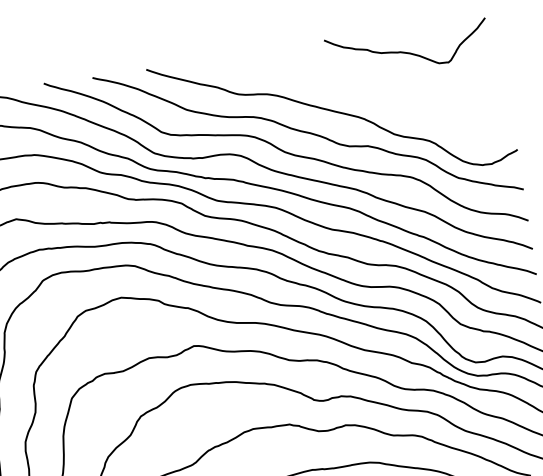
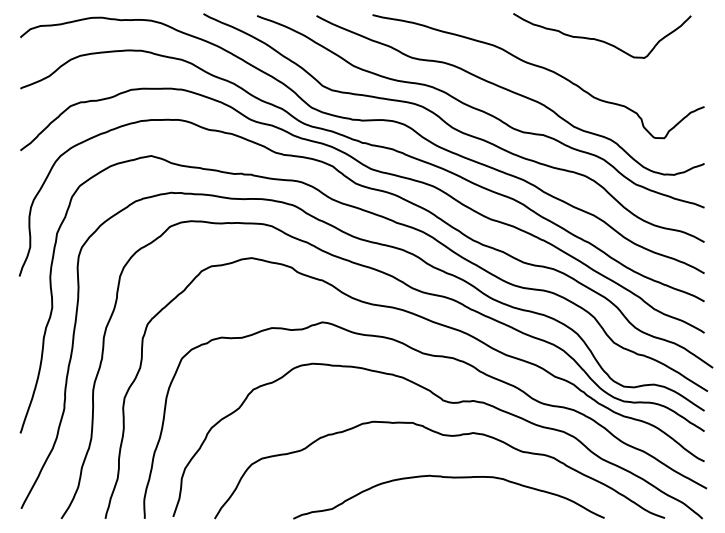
curve: (357, 86) -> (541, 68), added

